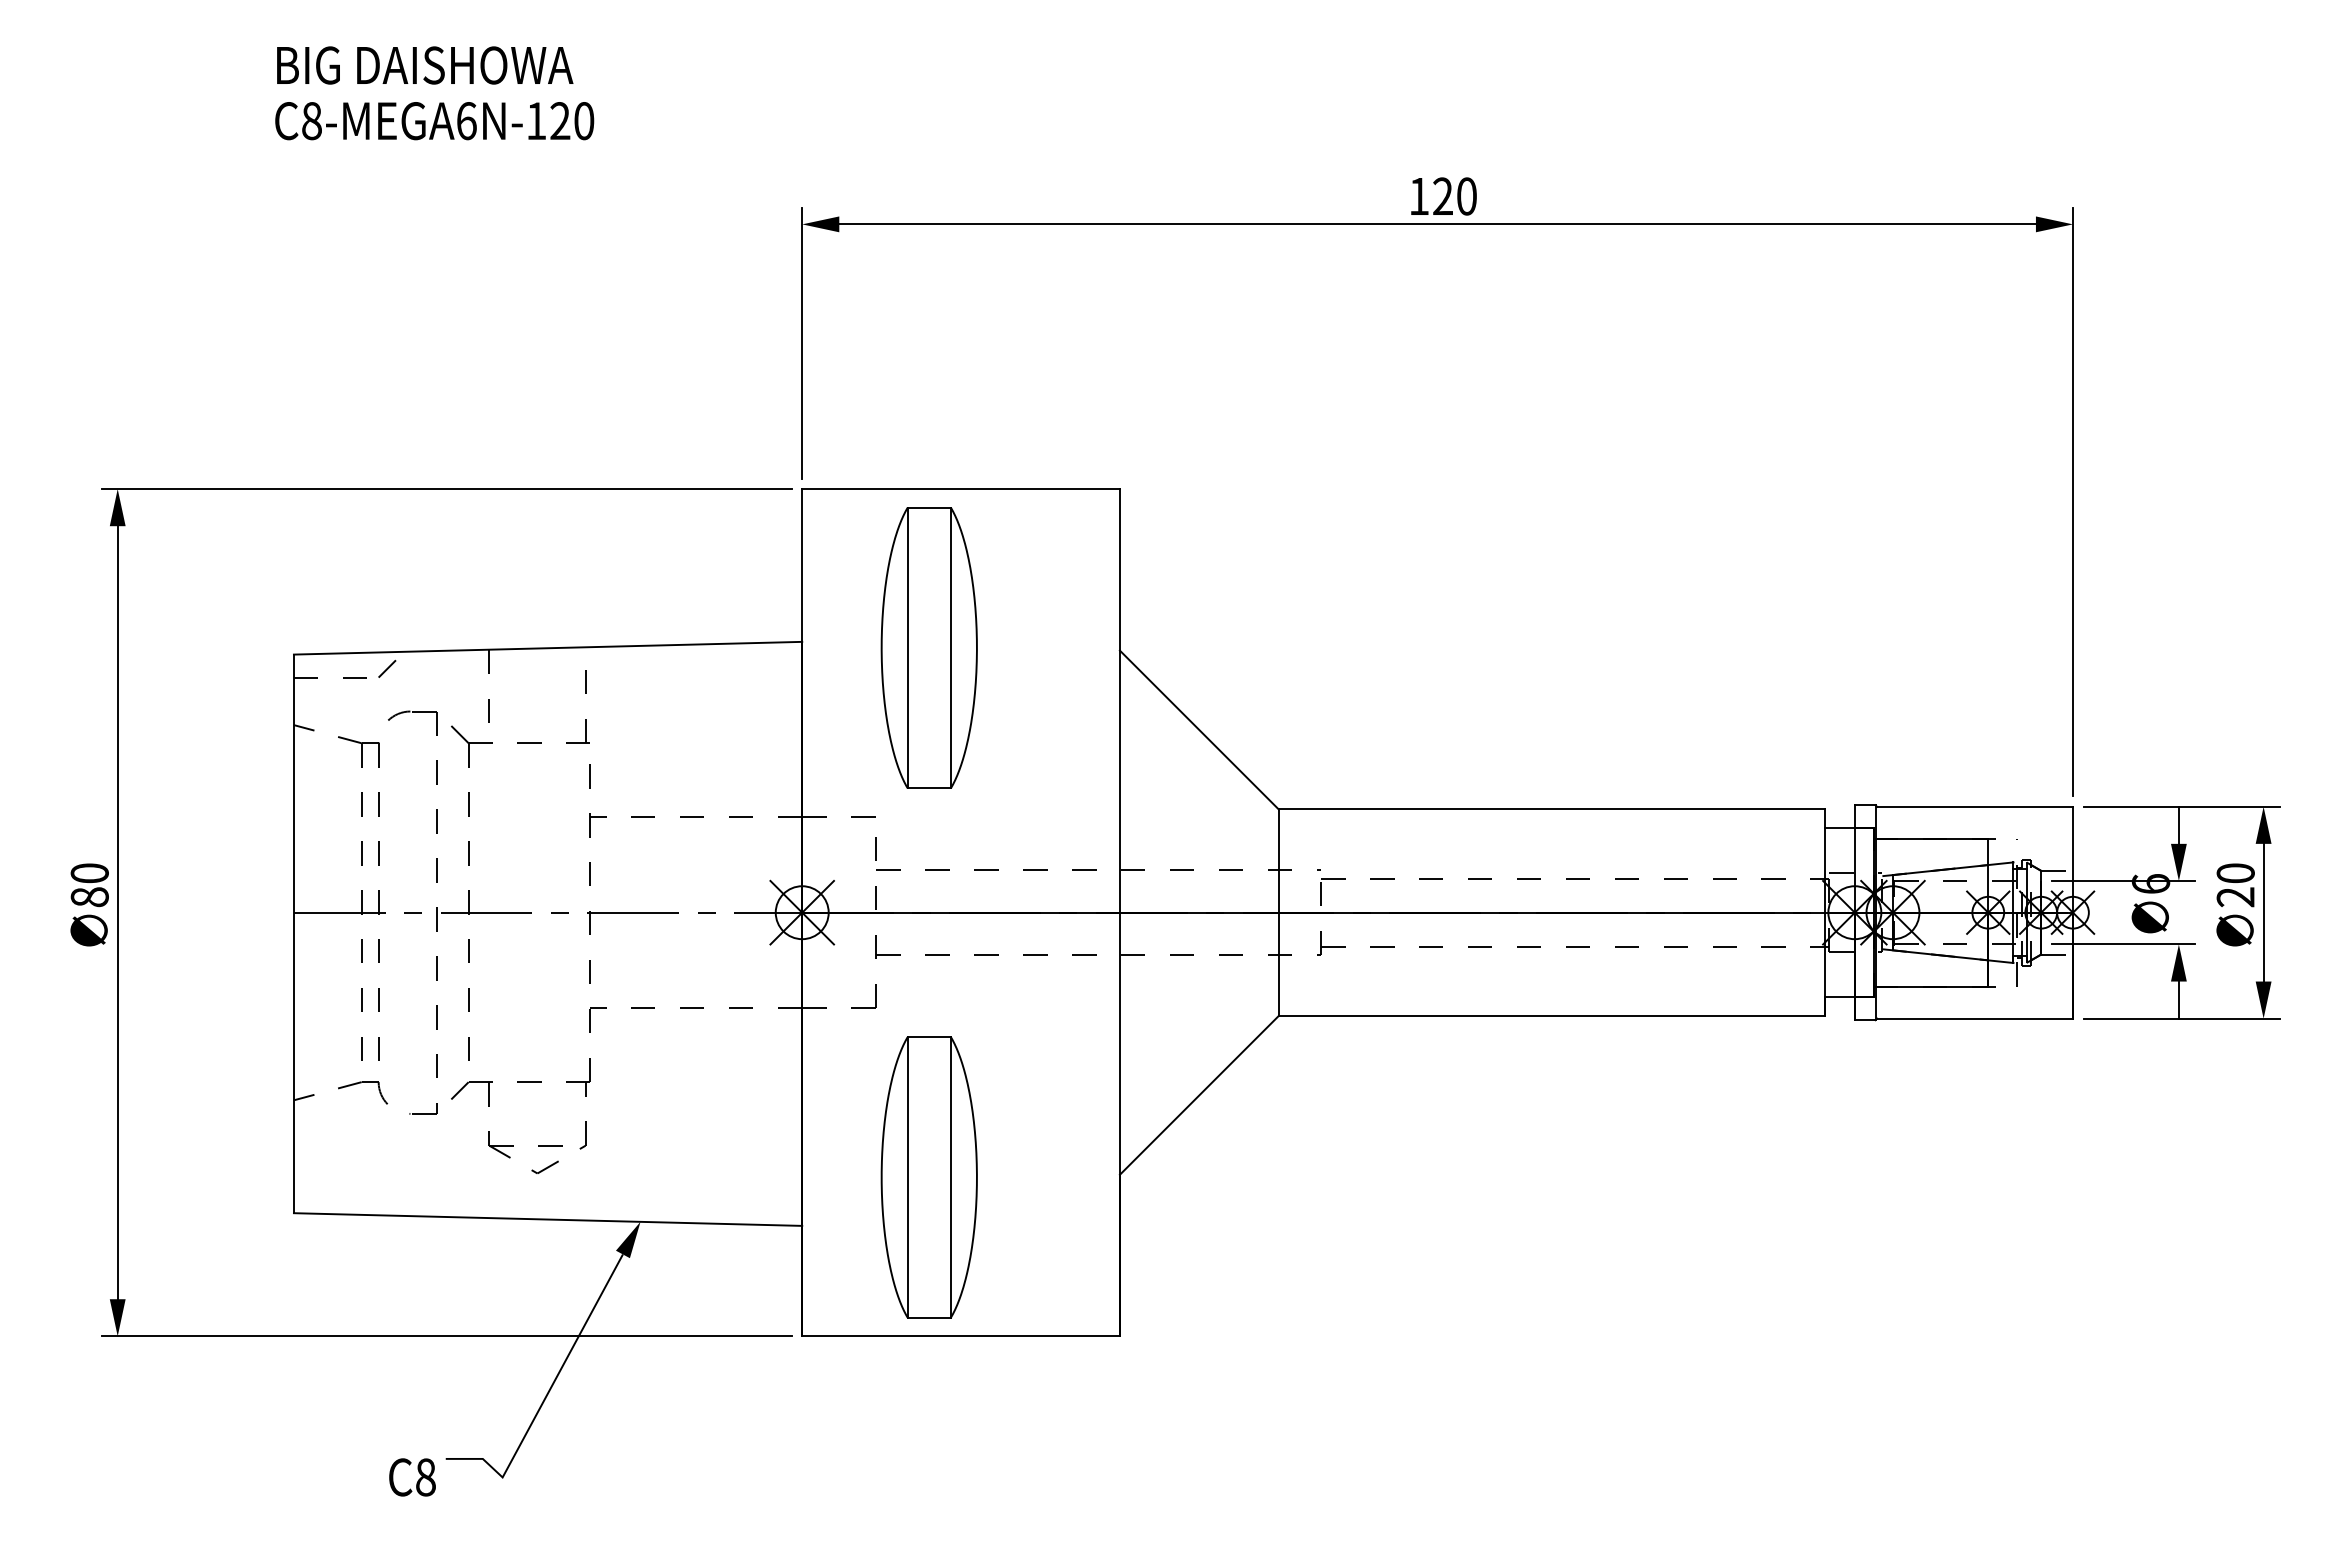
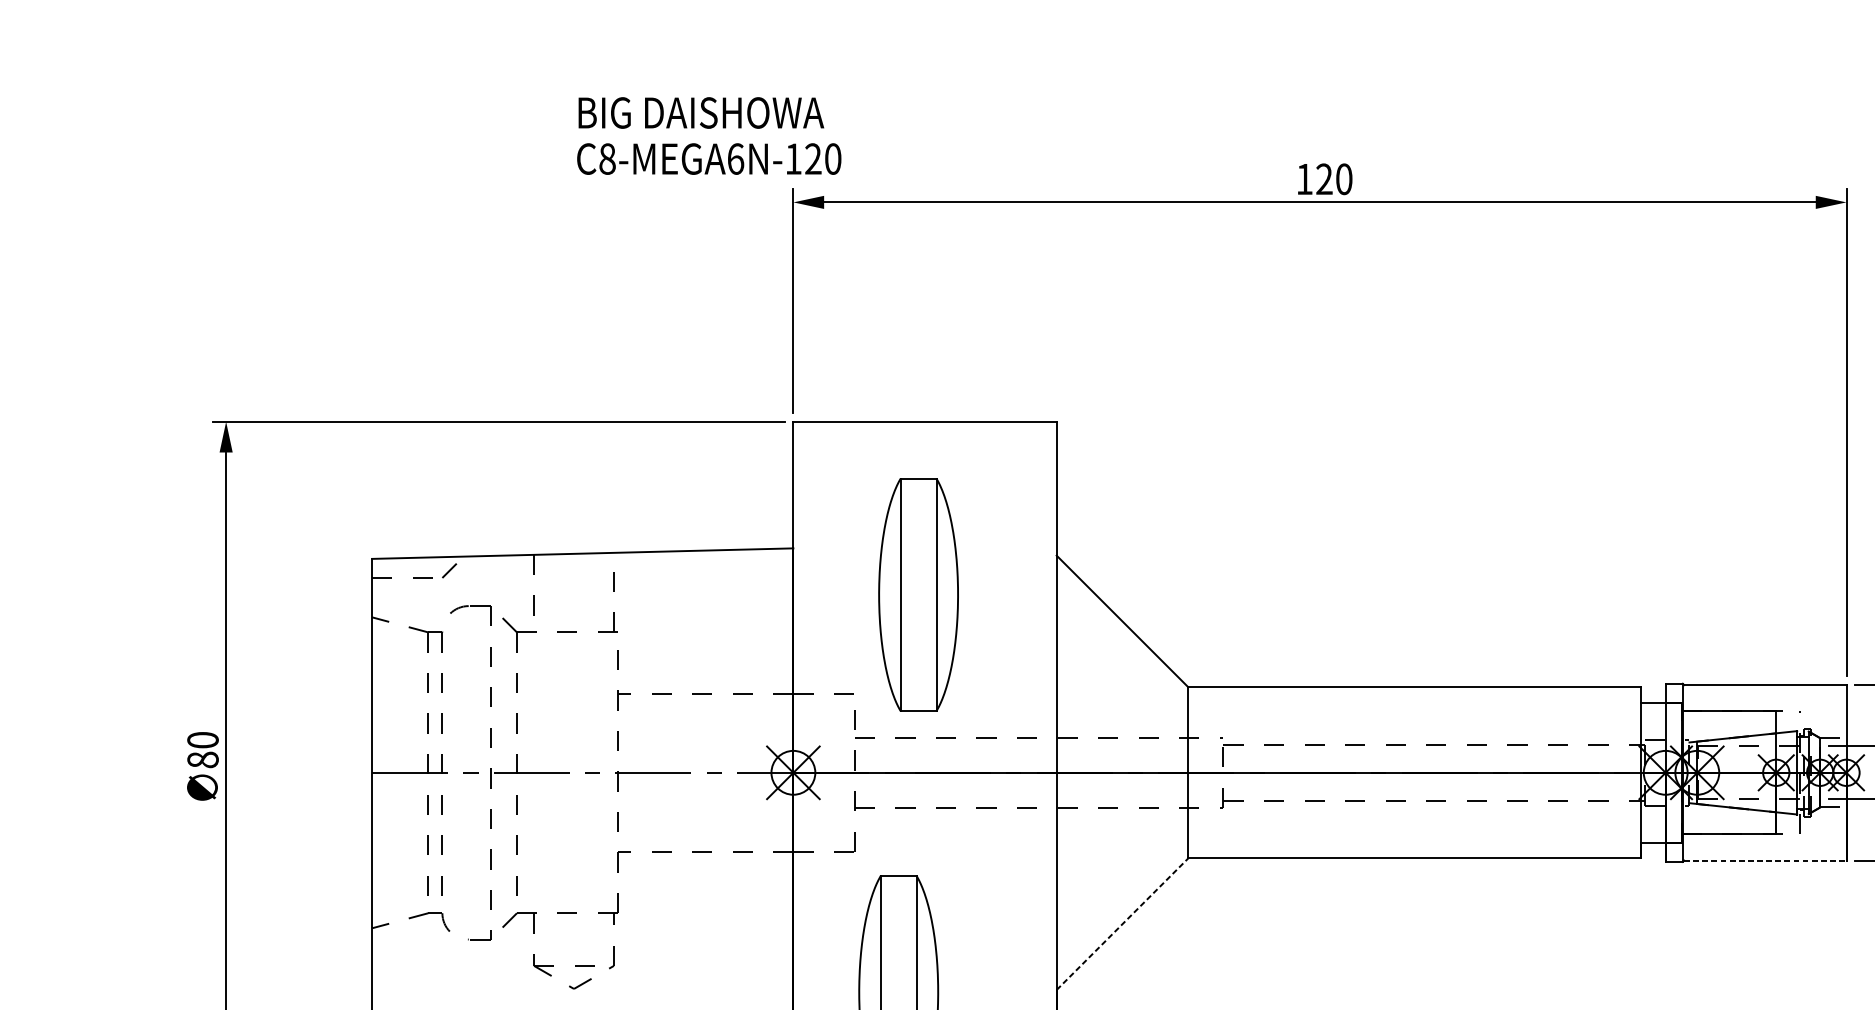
text: (434, 93) -> (709, 136), moved
part: (928, 647) -> (917, 594), moved
line: (1975, 1018) -> (1765, 860), solid -> dashed
line: (1199, 1095) -> (1122, 924), solid -> dashed

